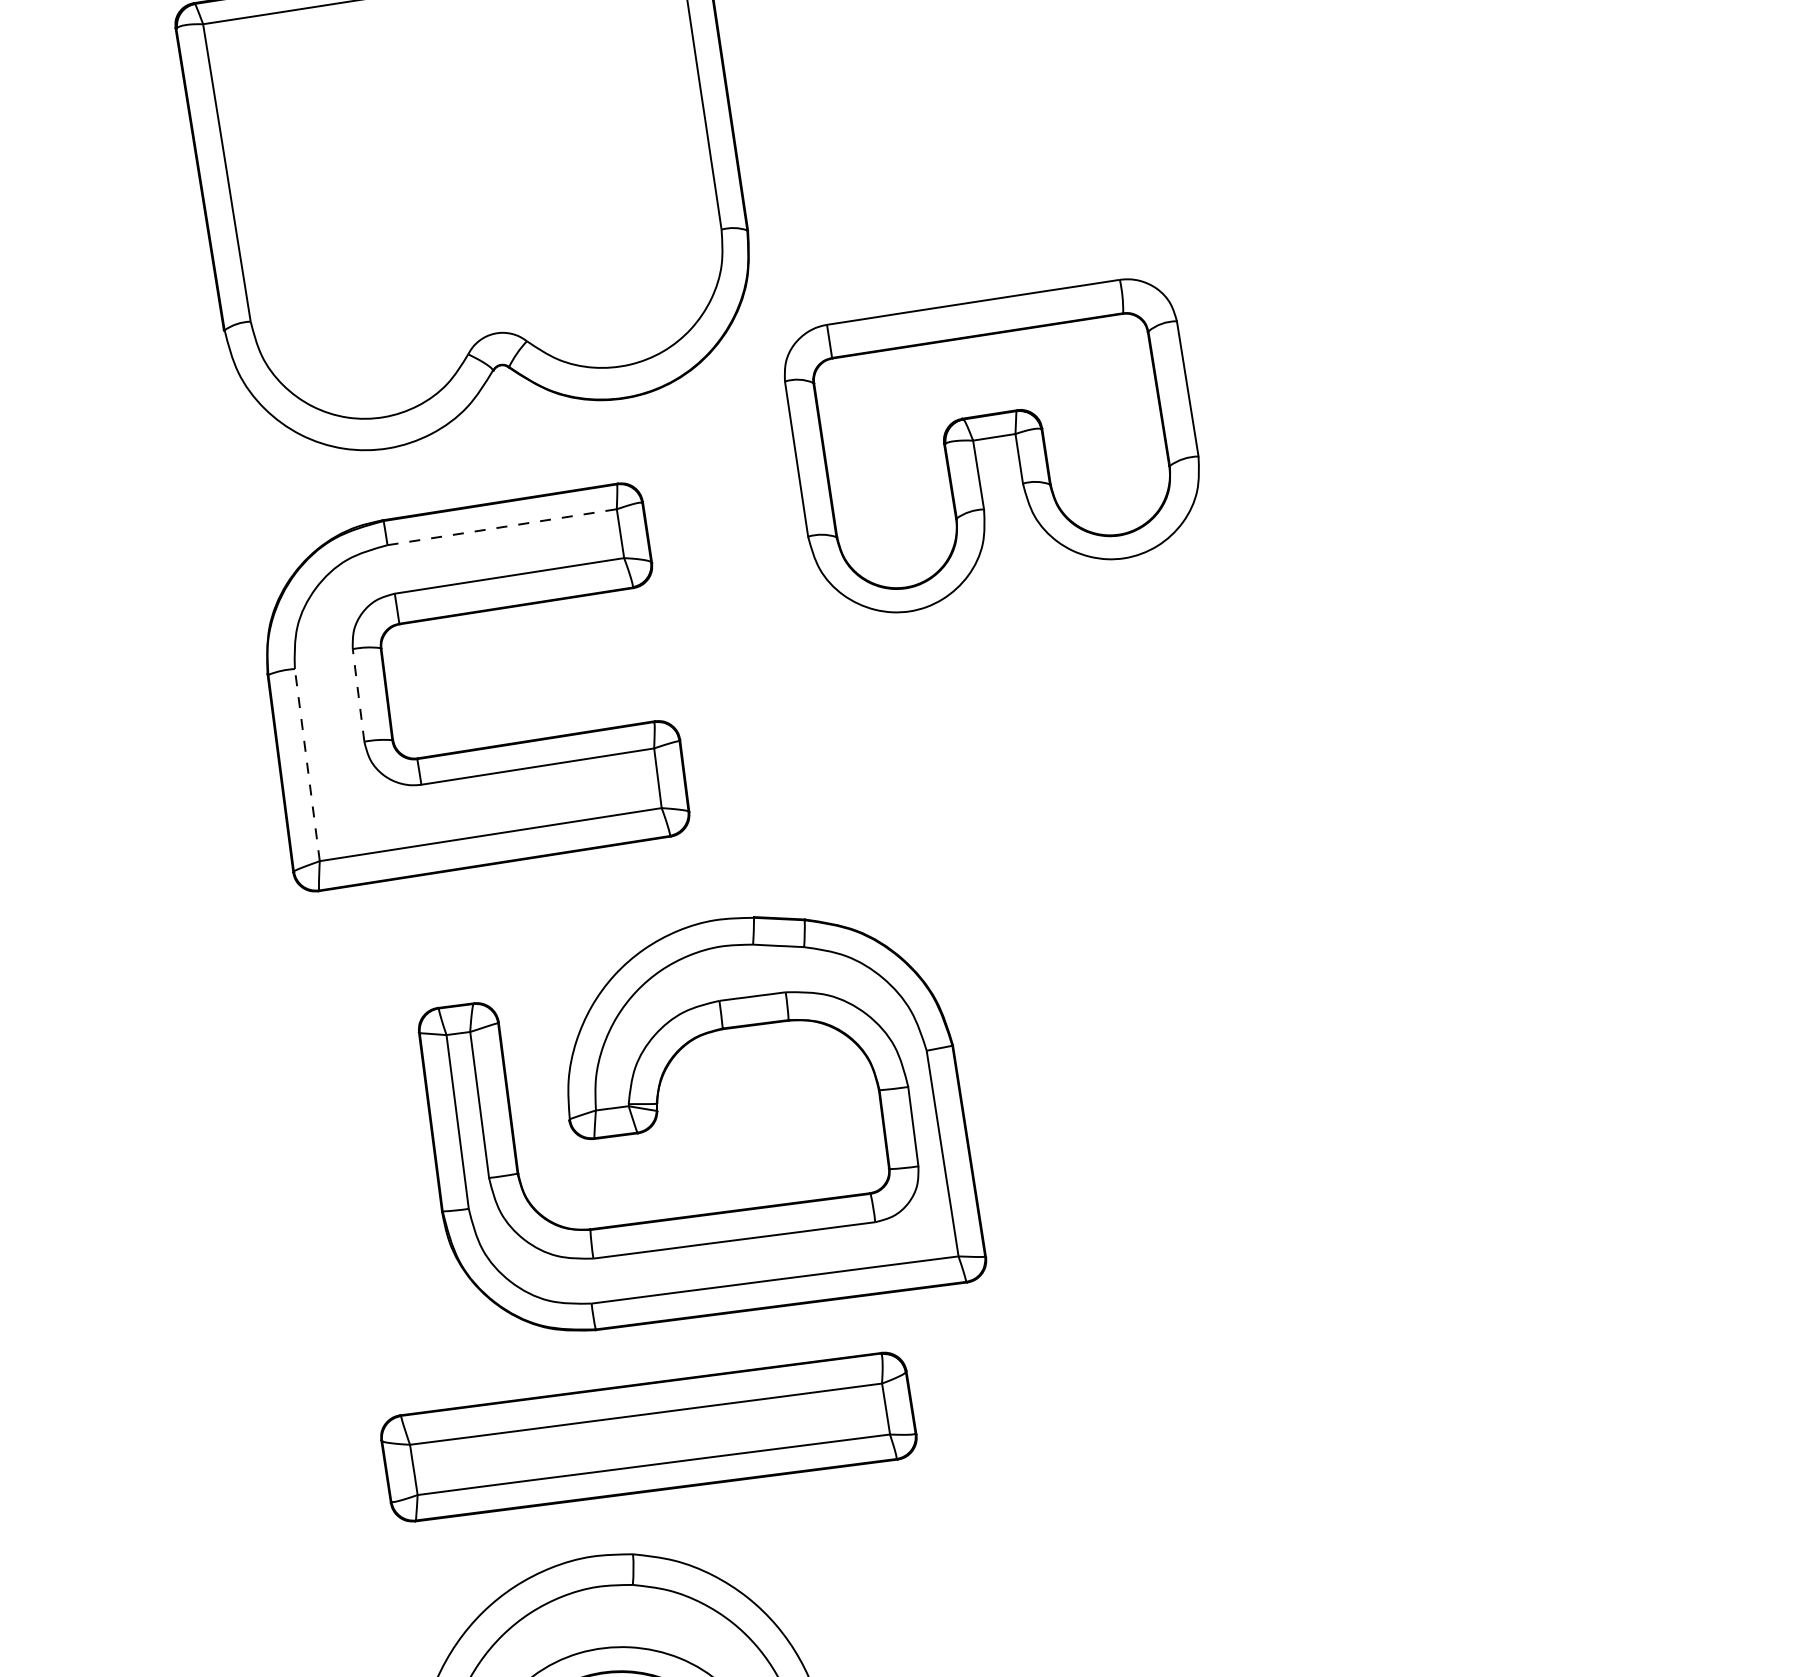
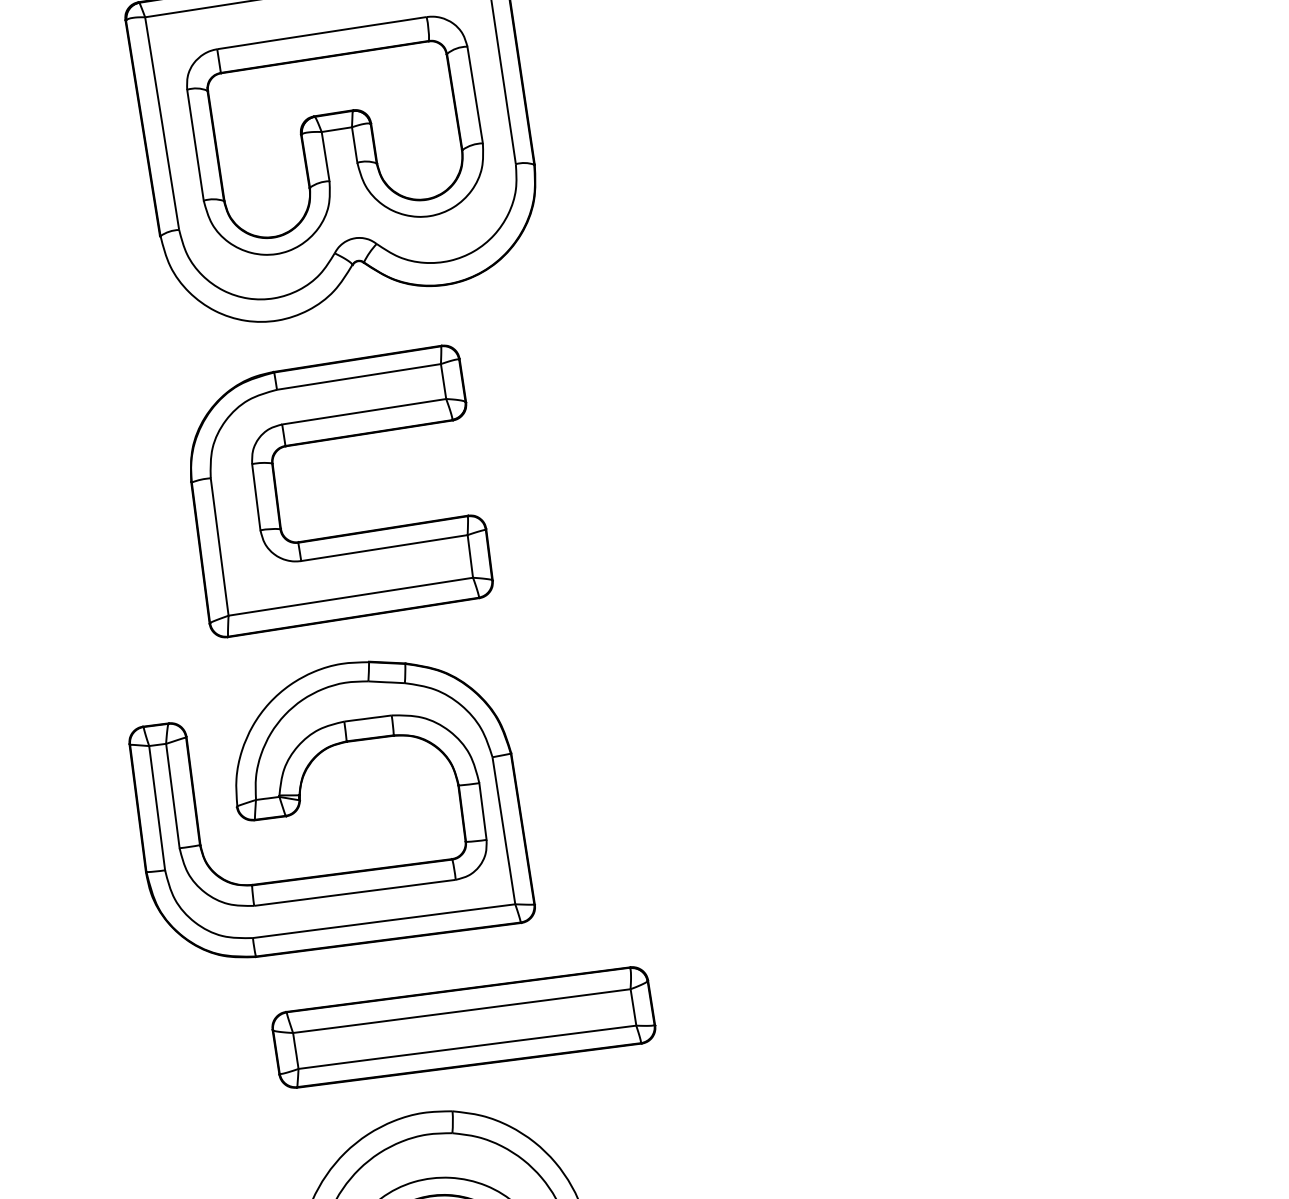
part: (991, 445) -> (334, 135), moved
line: (501, 526) -> (358, 376), dashed -> solid
line: (358, 694) -> (256, 496), dashed -> solid
line: (307, 764) -> (219, 546), dashed -> solid
part: (658, 1118) -> (300, 805), moved

